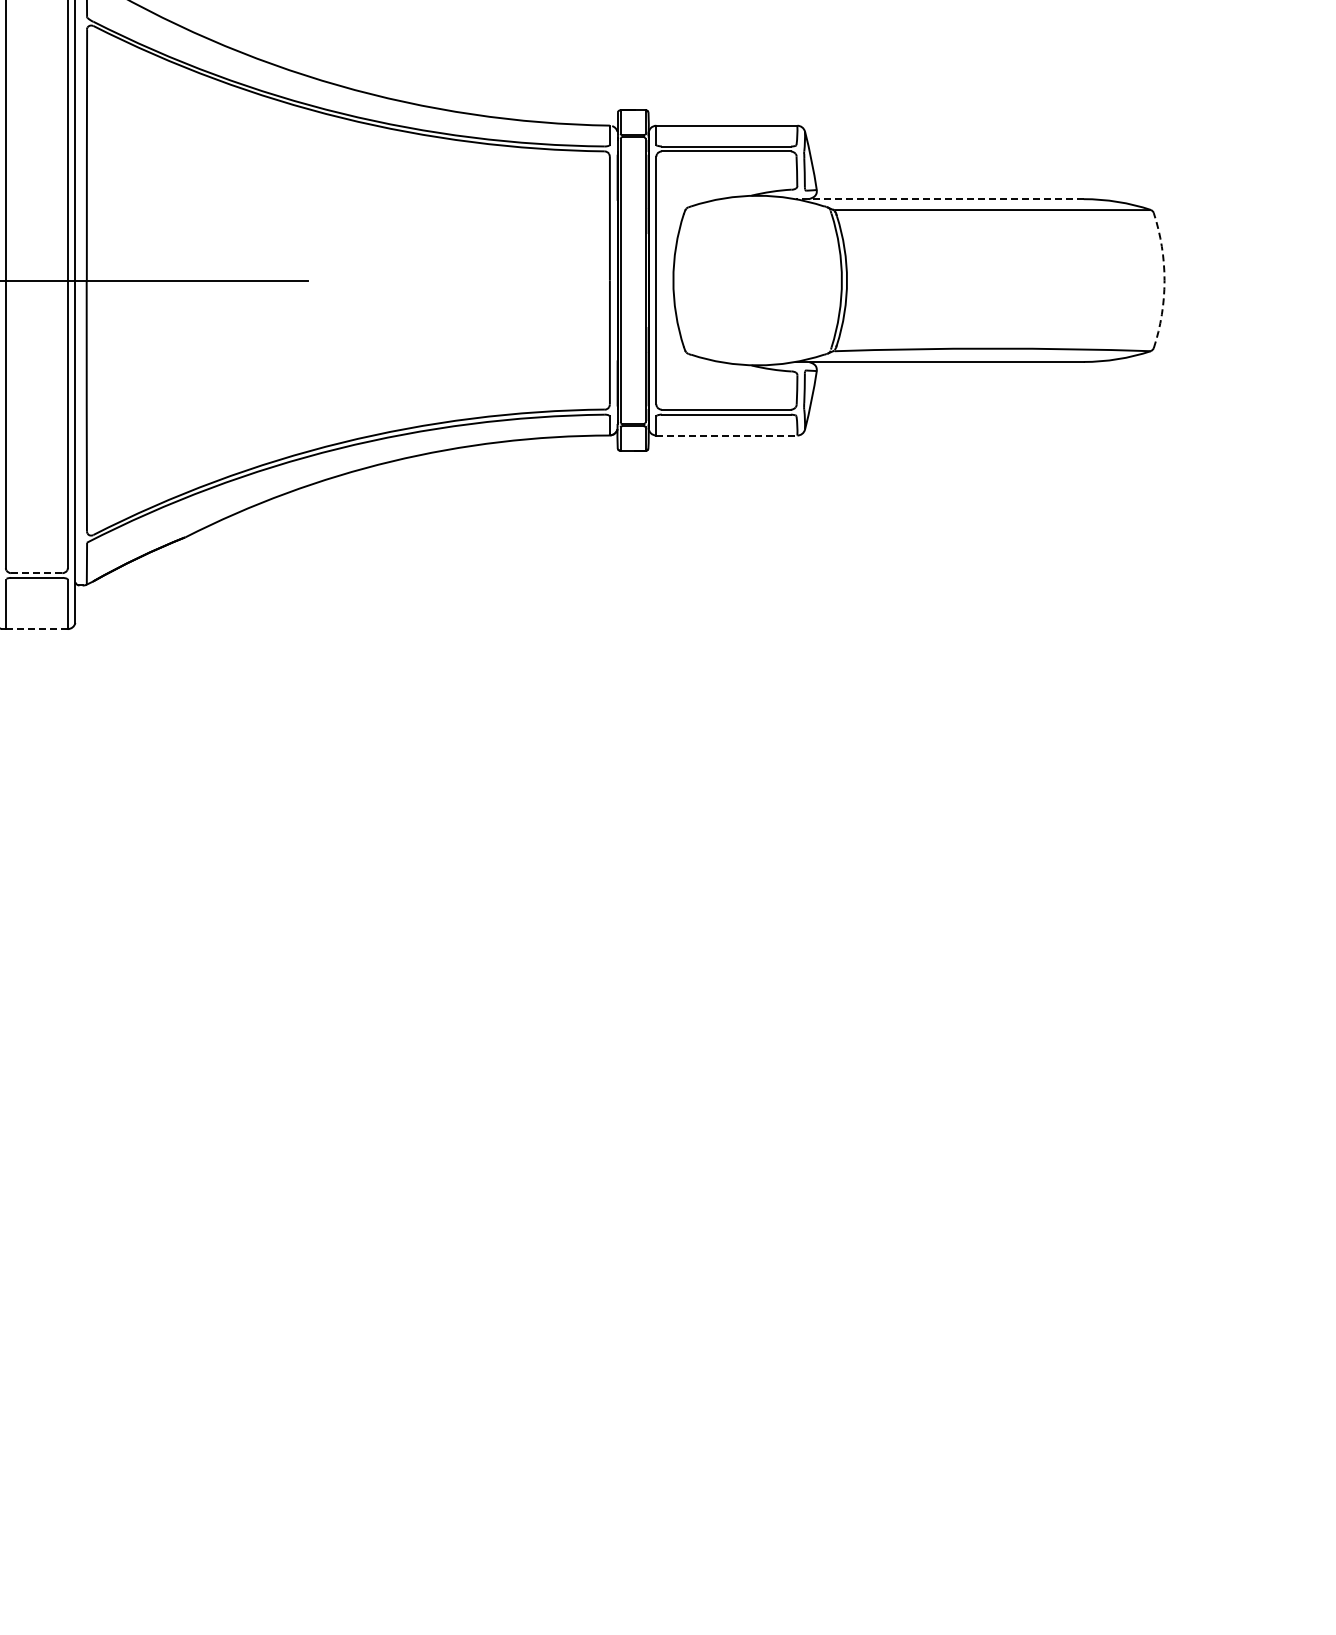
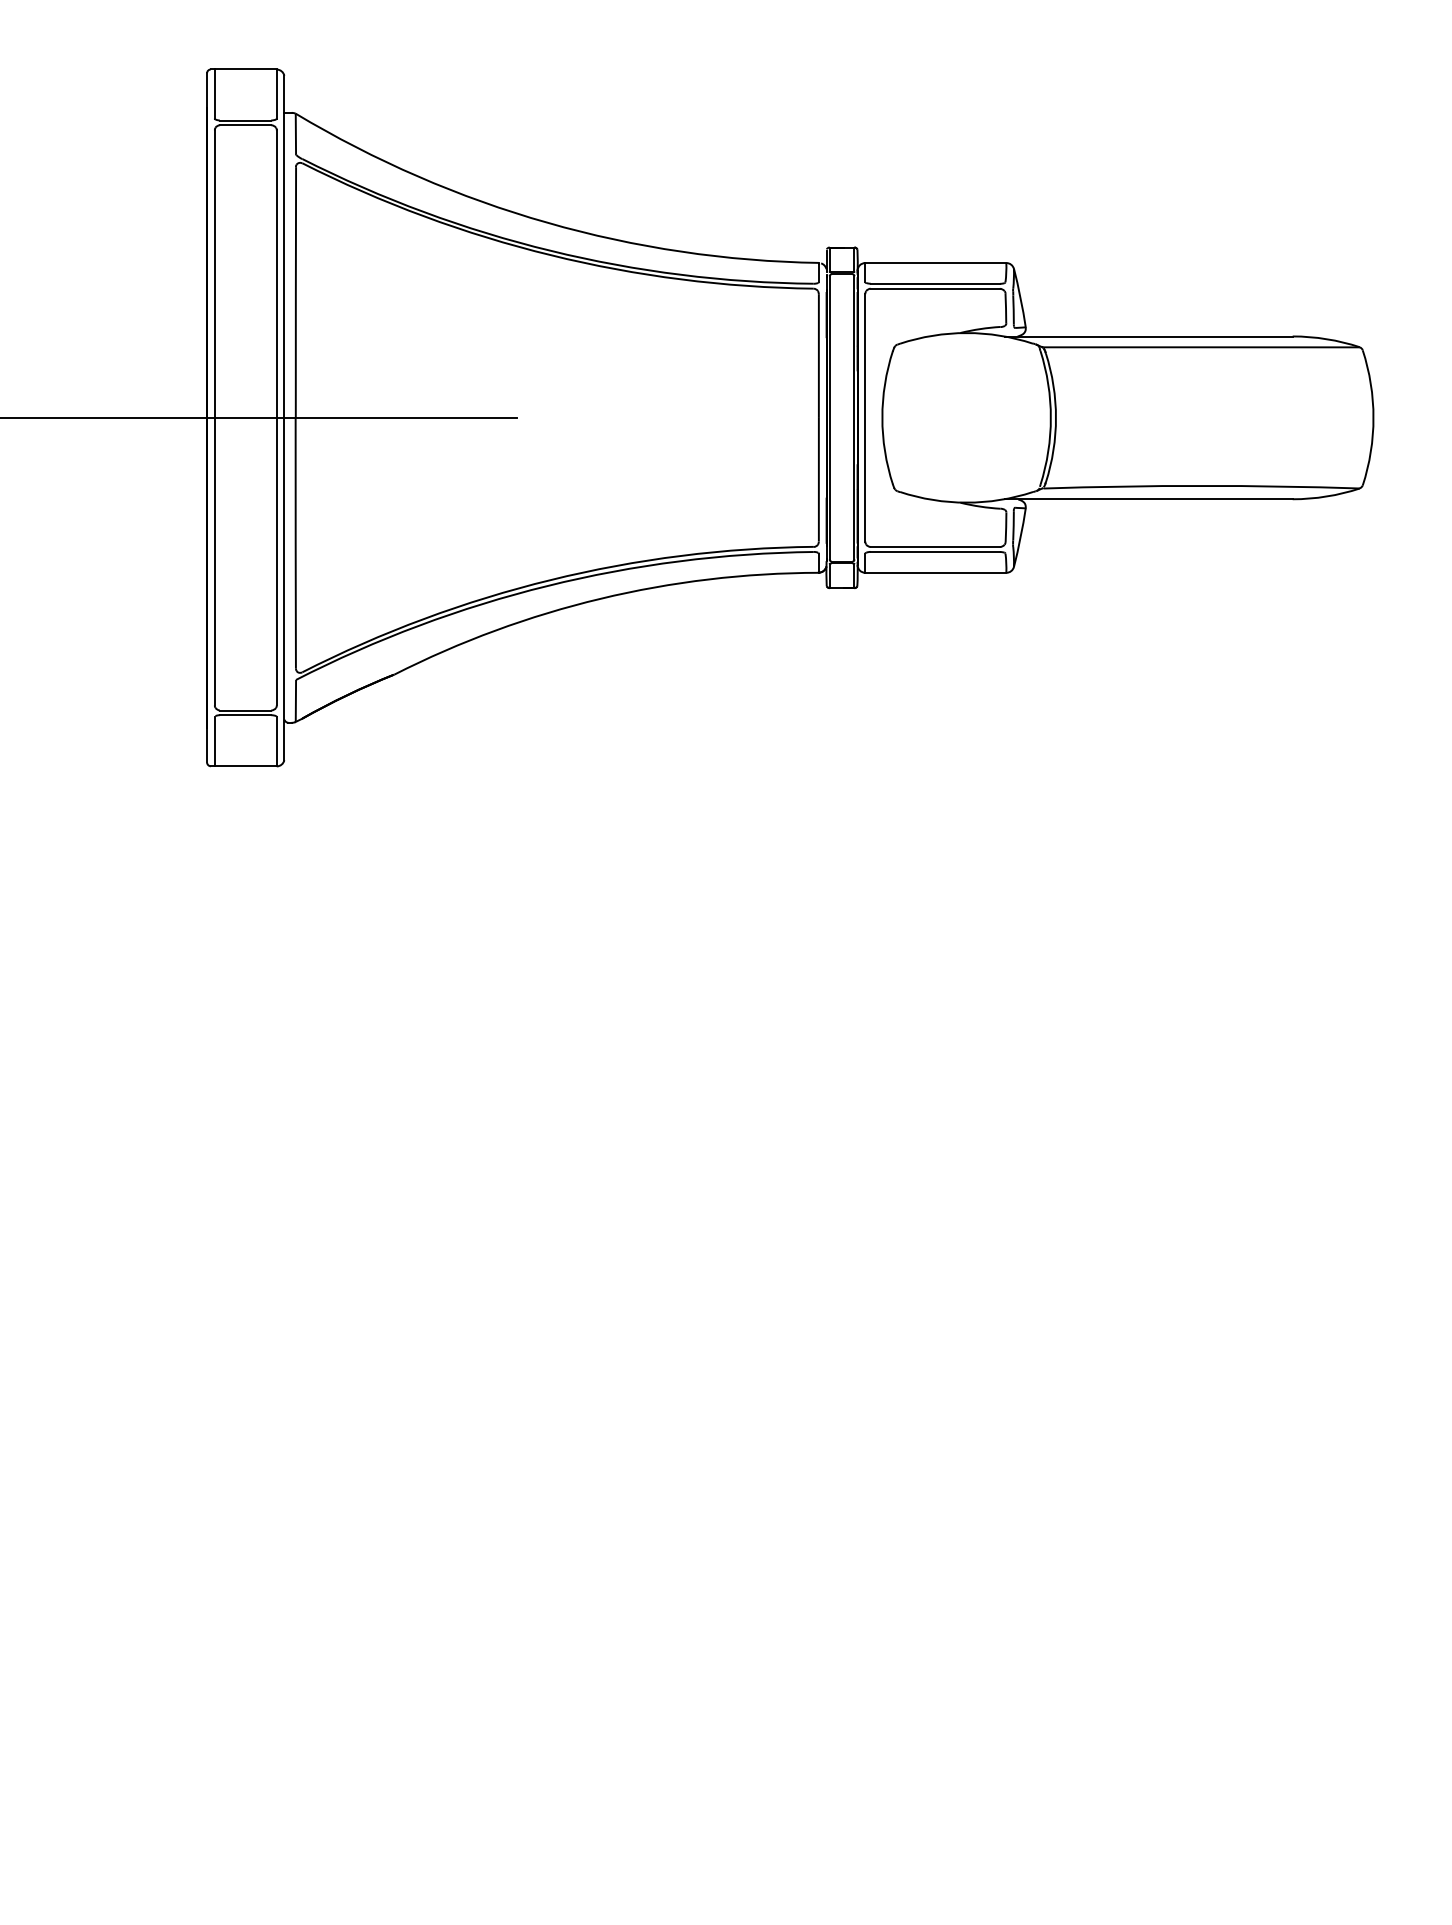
line: (939, 199) -> (1148, 336), dashed -> solid
arc: (1164, 280) -> (1373, 417), dashed -> solid
line: (726, 435) -> (935, 572), dashed -> solid
line: (36, 573) -> (245, 710), dashed -> solid
line: (36, 629) -> (245, 766), dashed -> solid

